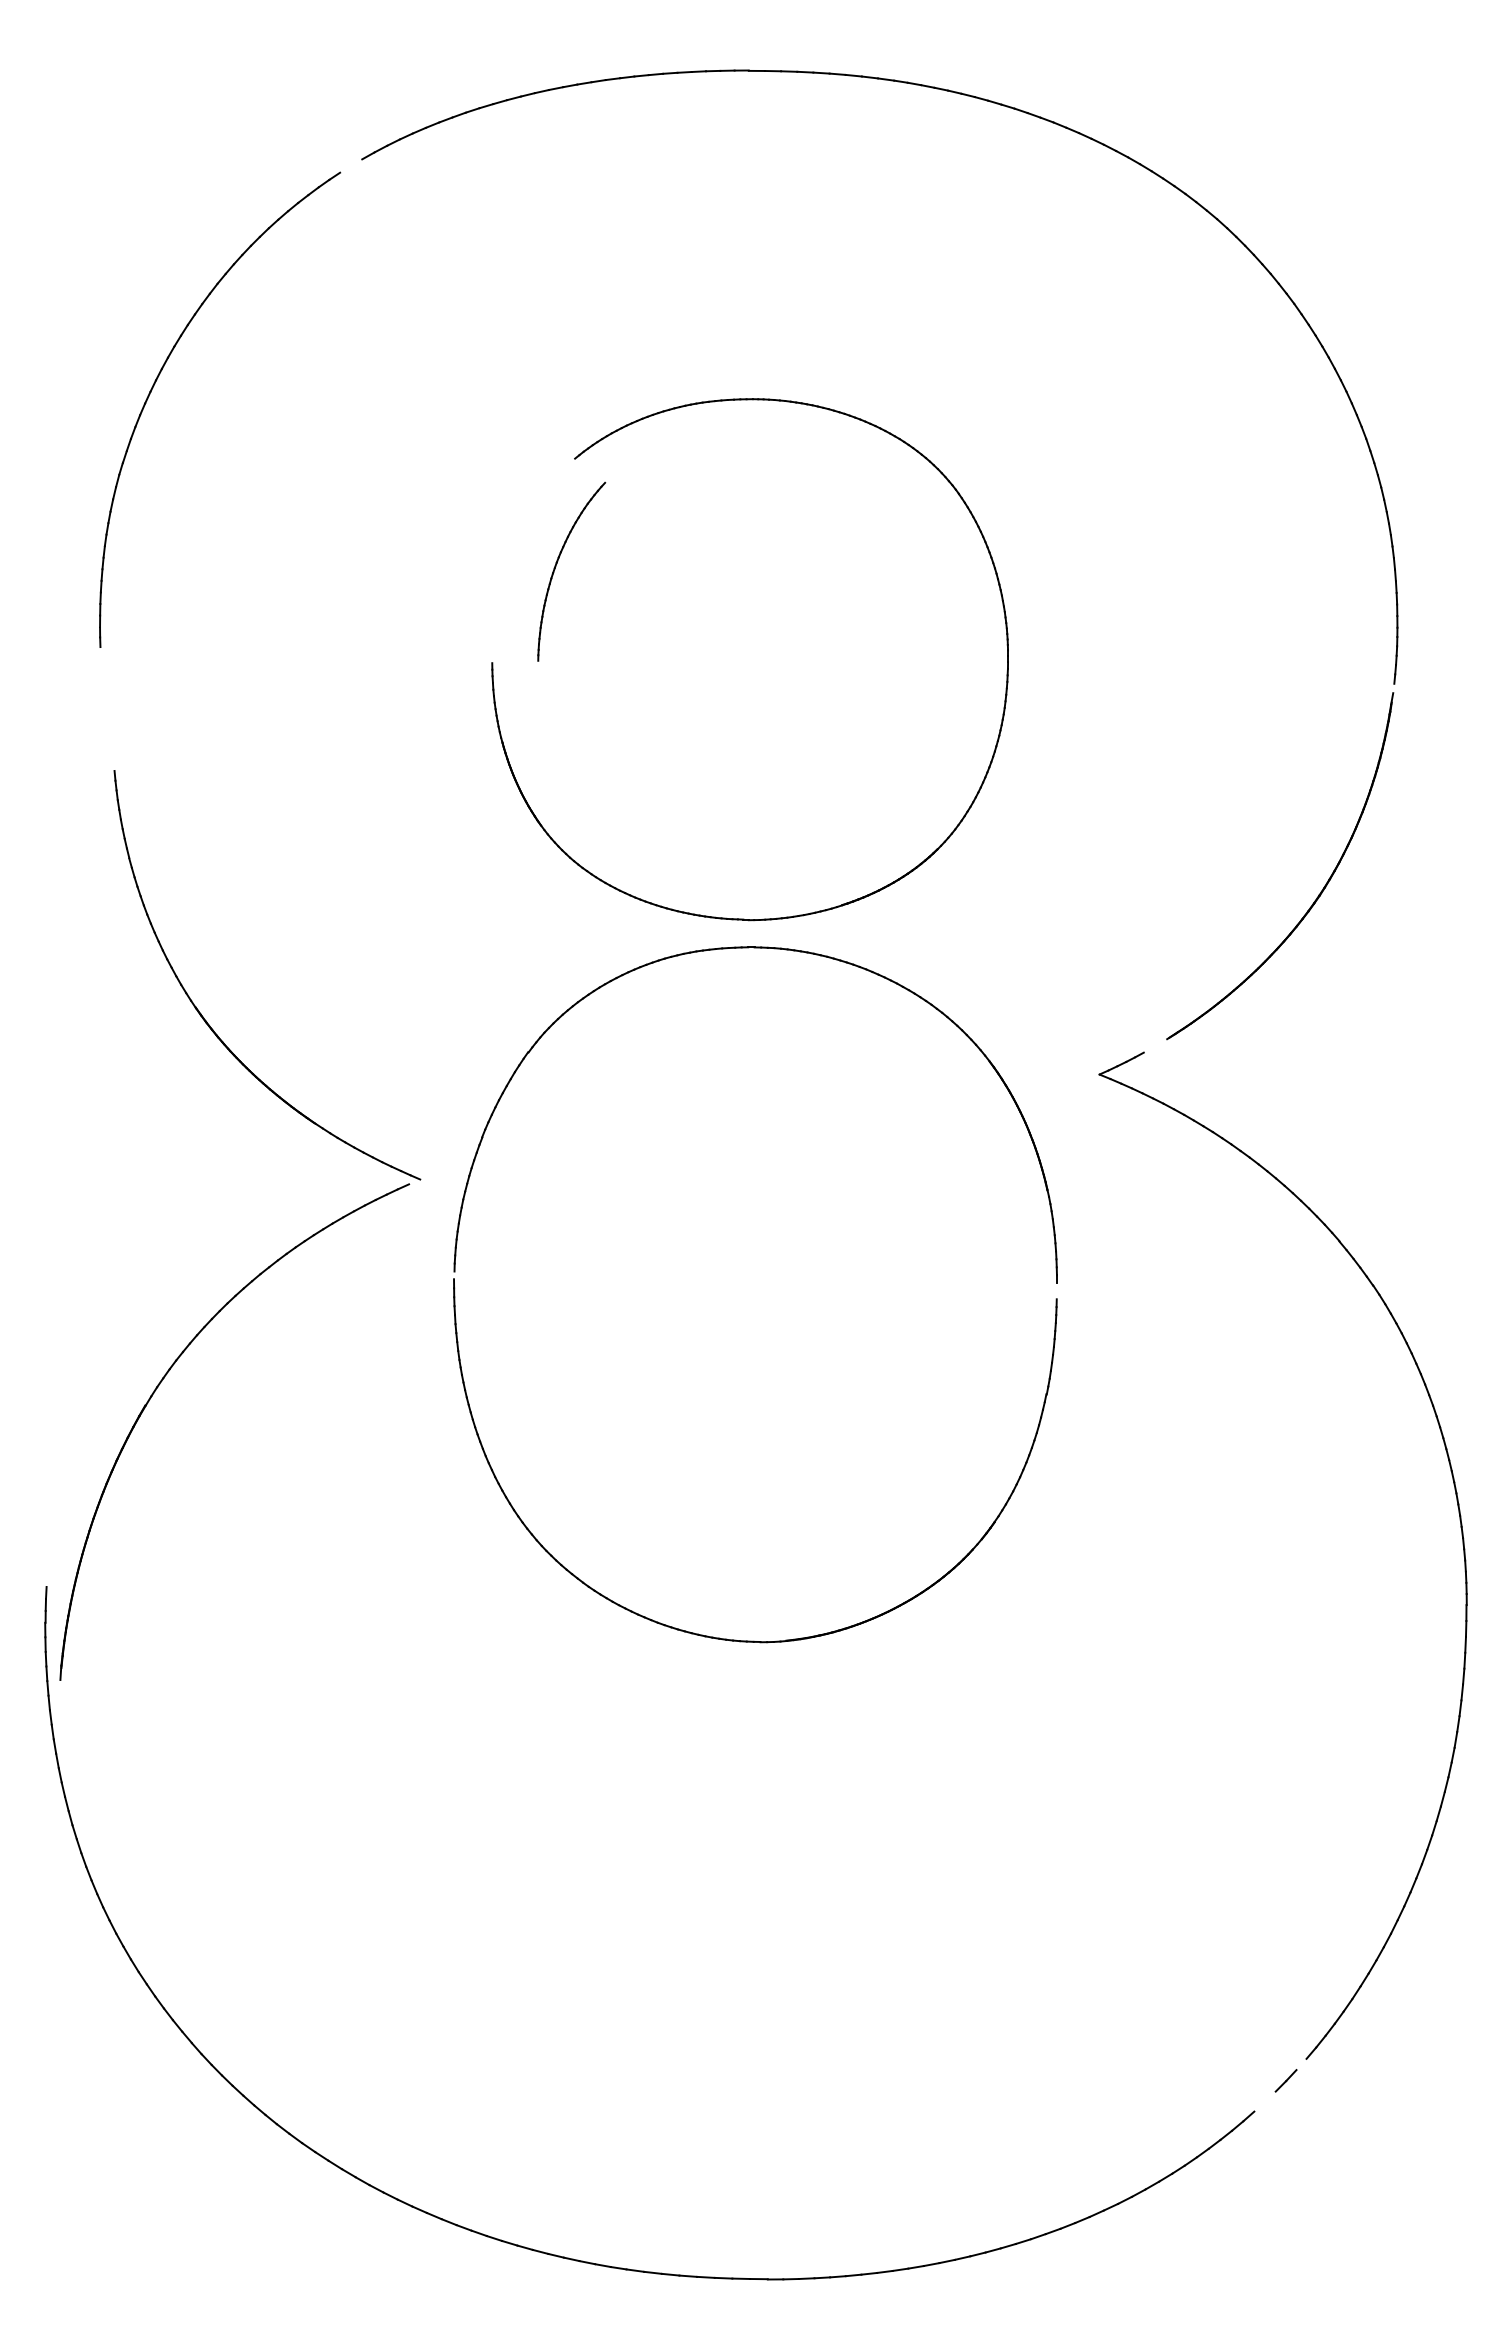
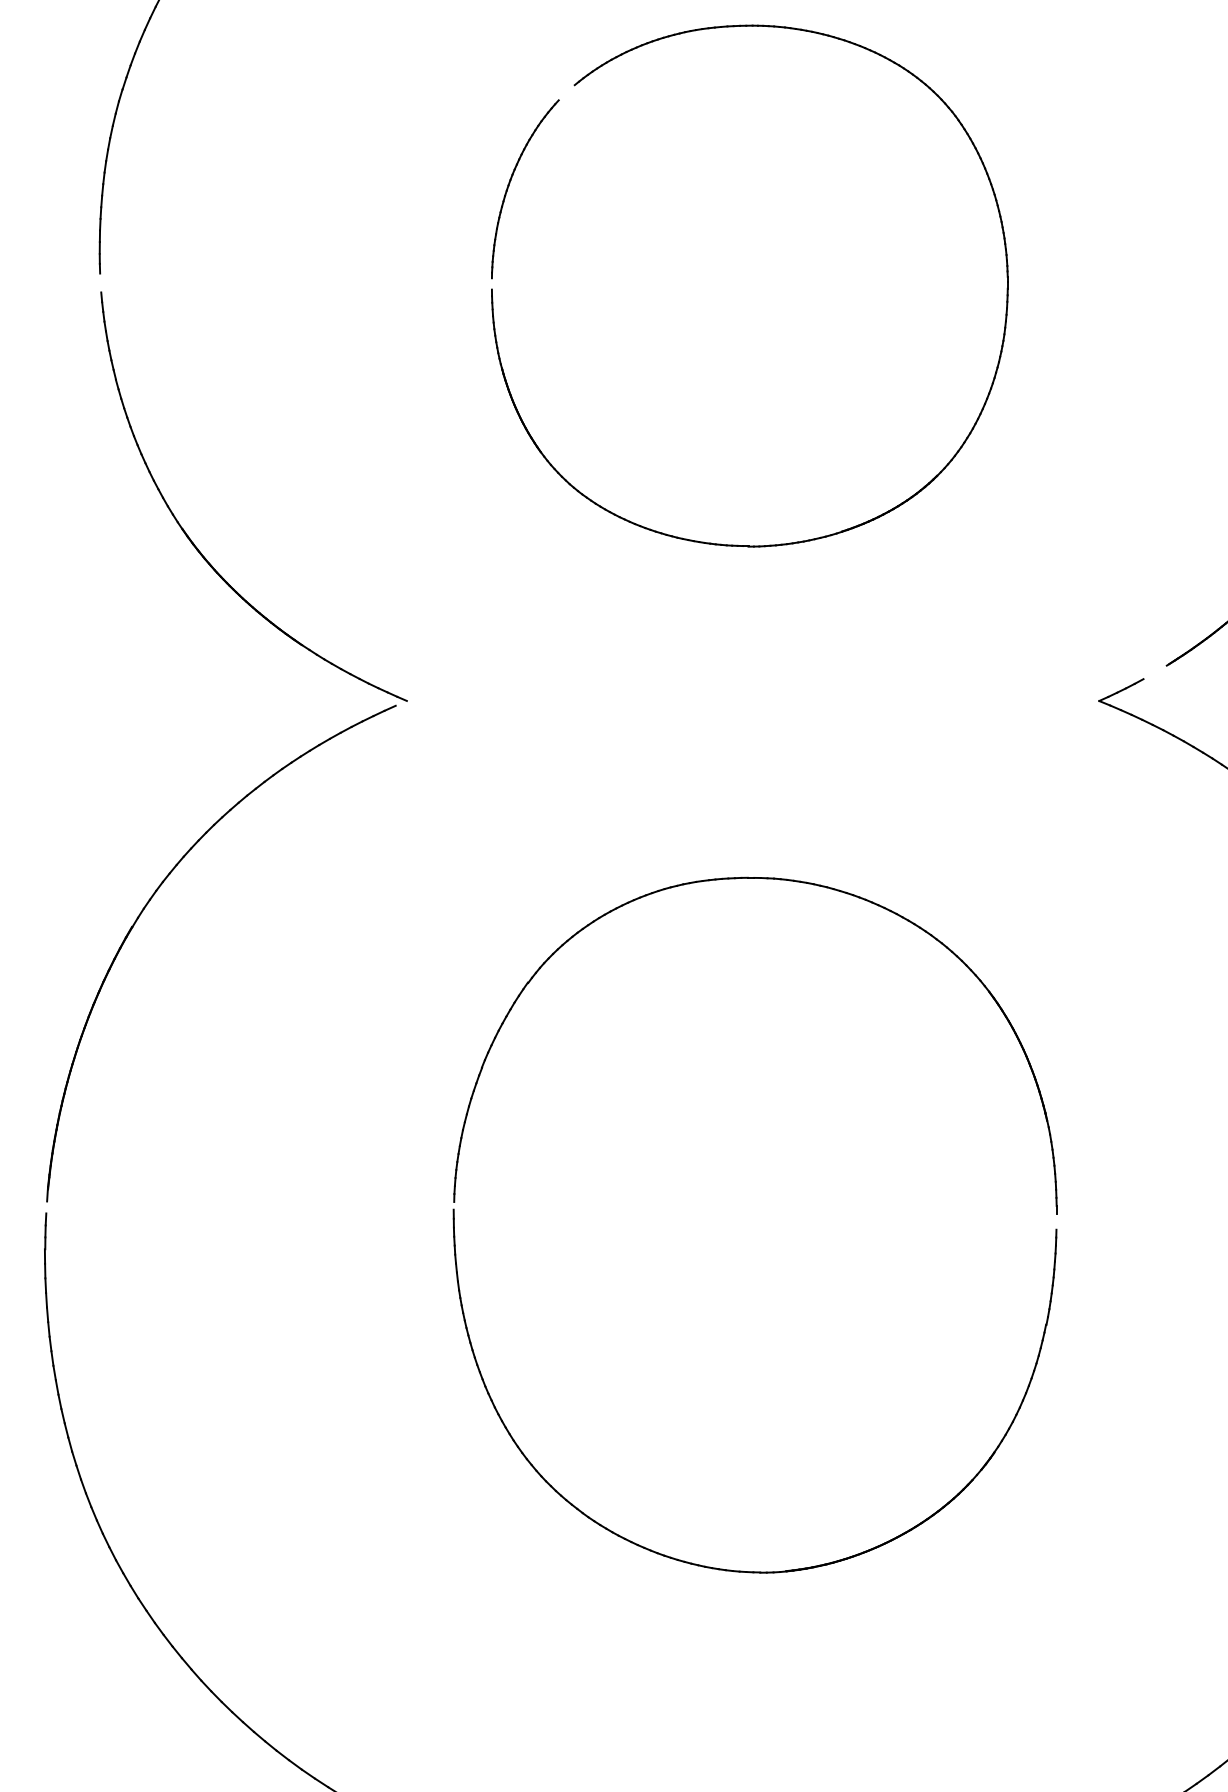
part: (557, 564) -> (511, 181), moved
part: (269, 1265) -> (256, 786), moved
part: (456, 1317) -> (456, 1247), moved

